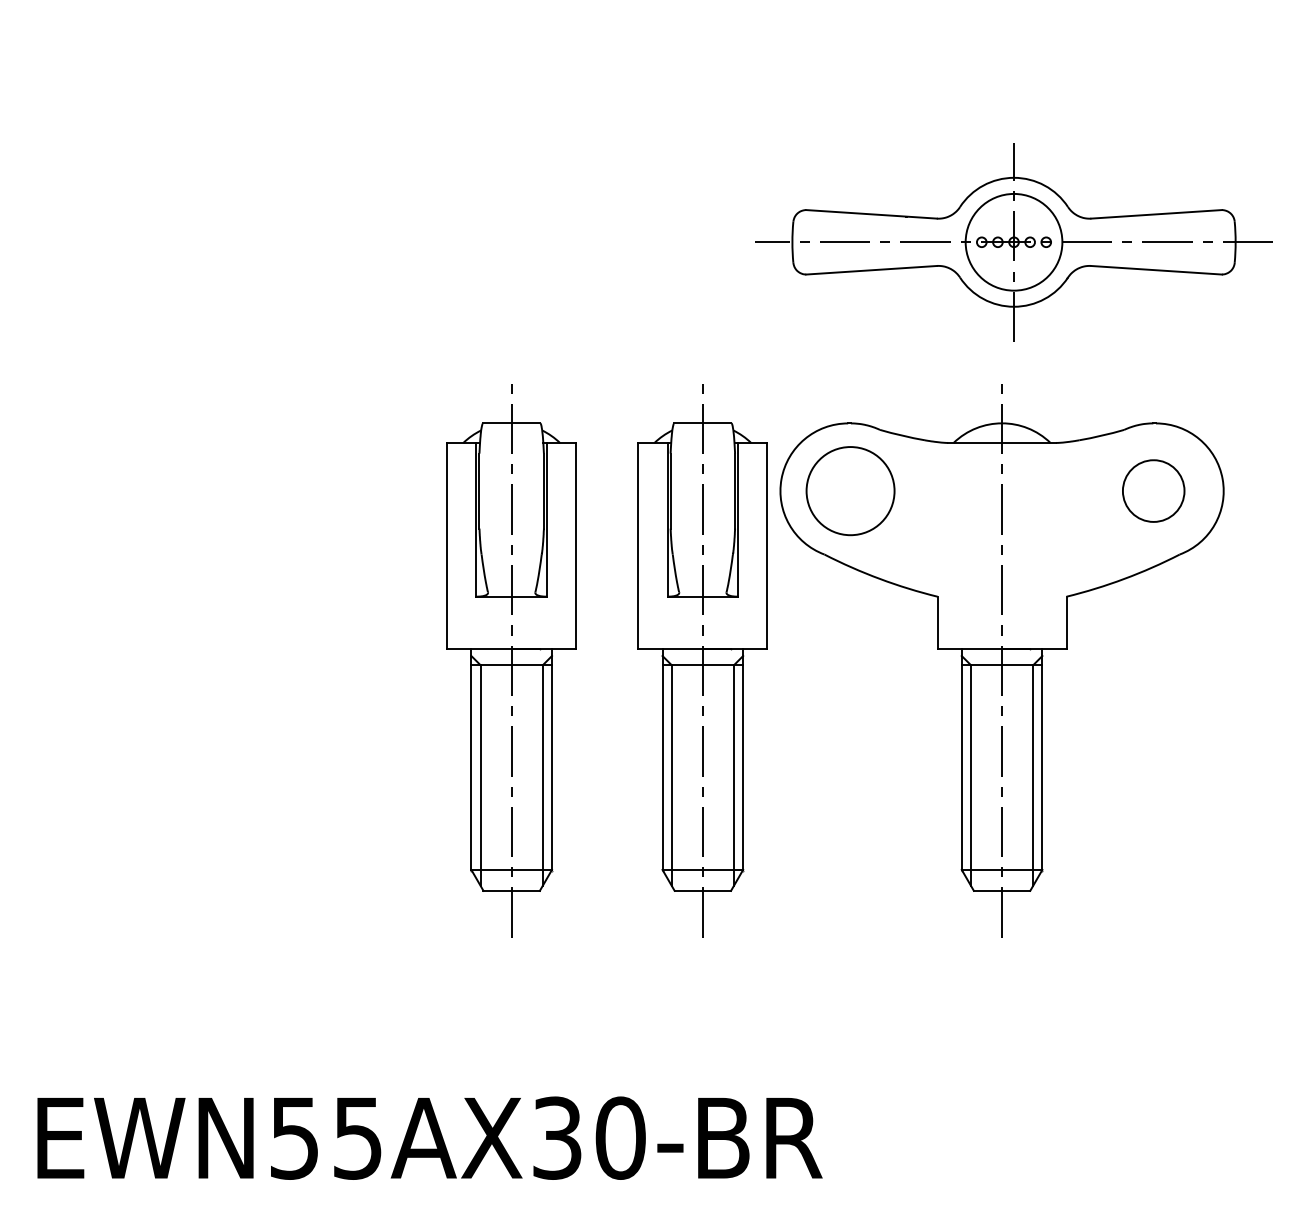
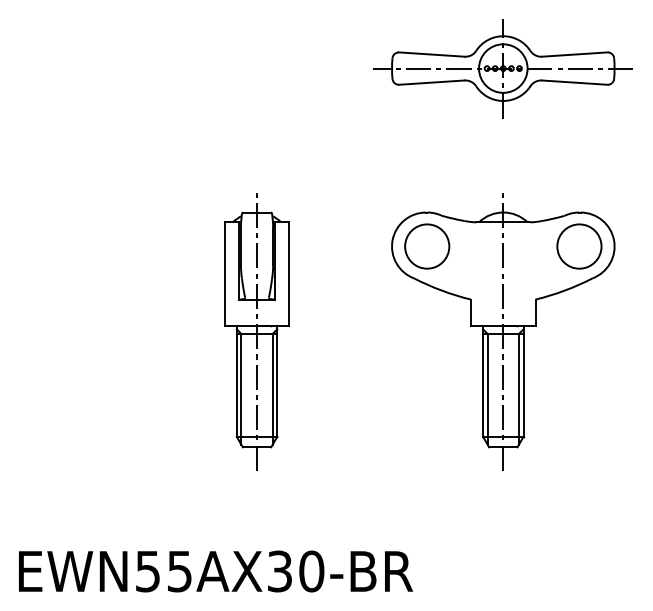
part: (1012, 242) -> (502, 68), moved
part: (1153, 491) -> (579, 246), size x1.43
part: (701, 660) -> (352, 331), removed

